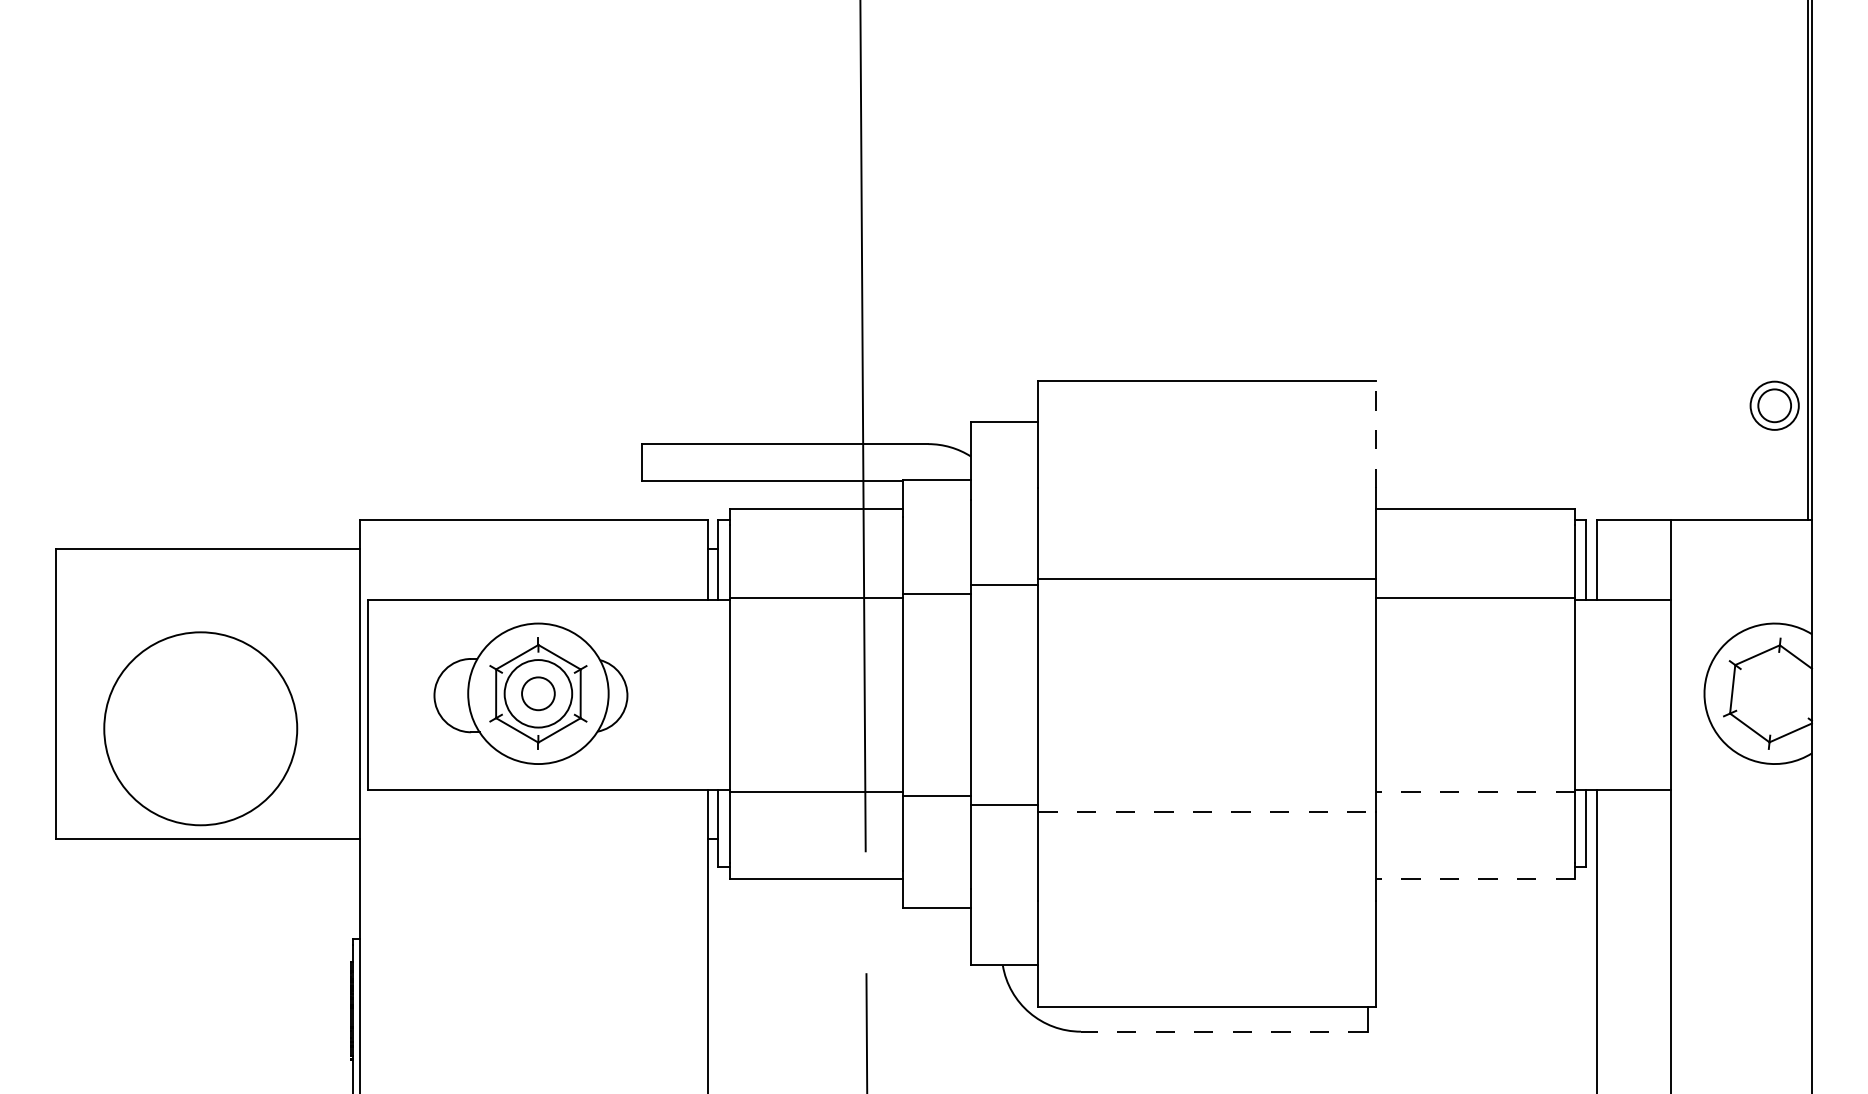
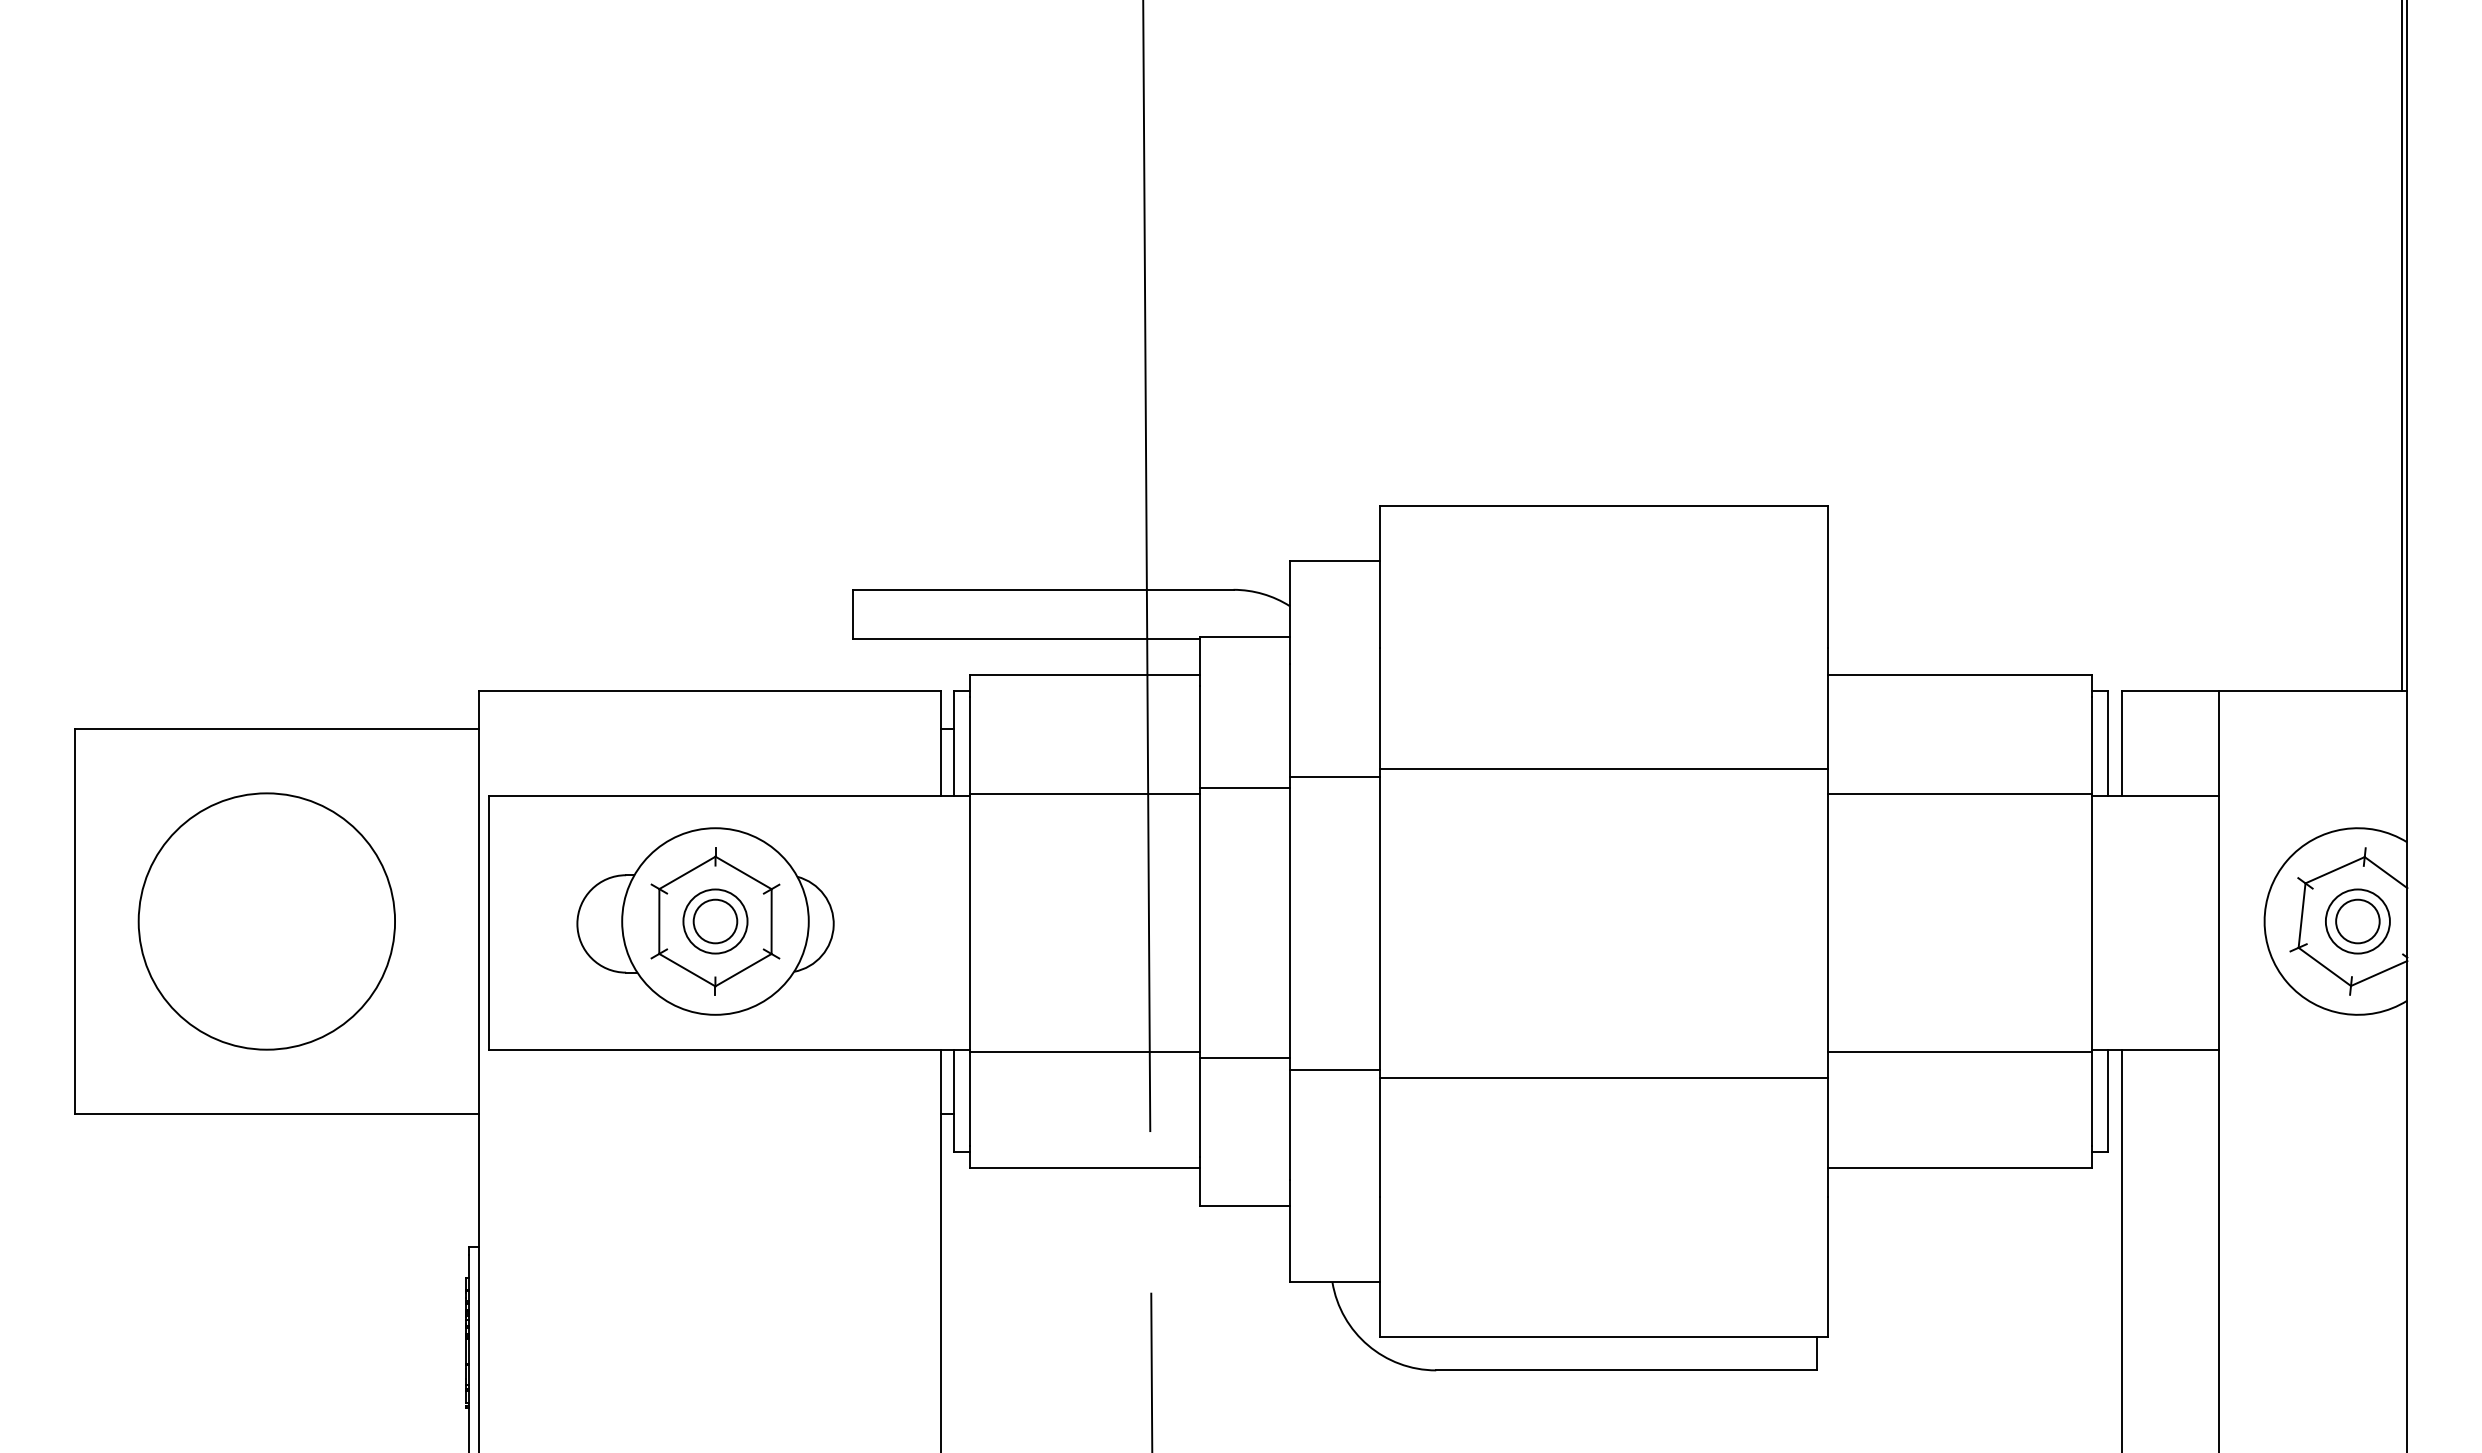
part: (1774, 405) -> (2357, 921), moved
line: (1376, 433) -> (1828, 575), dashed -> solid
circle: (538, 693) -> (715, 921), size x0.71
circle: (200, 728) -> (266, 921), moved
line: (1475, 792) -> (1960, 1052), dashed -> solid
line: (1207, 811) -> (1604, 1077), dashed -> solid
line: (1475, 879) -> (1960, 1168), dashed -> solid
line: (1223, 1031) -> (1625, 1370), dashed -> solid

